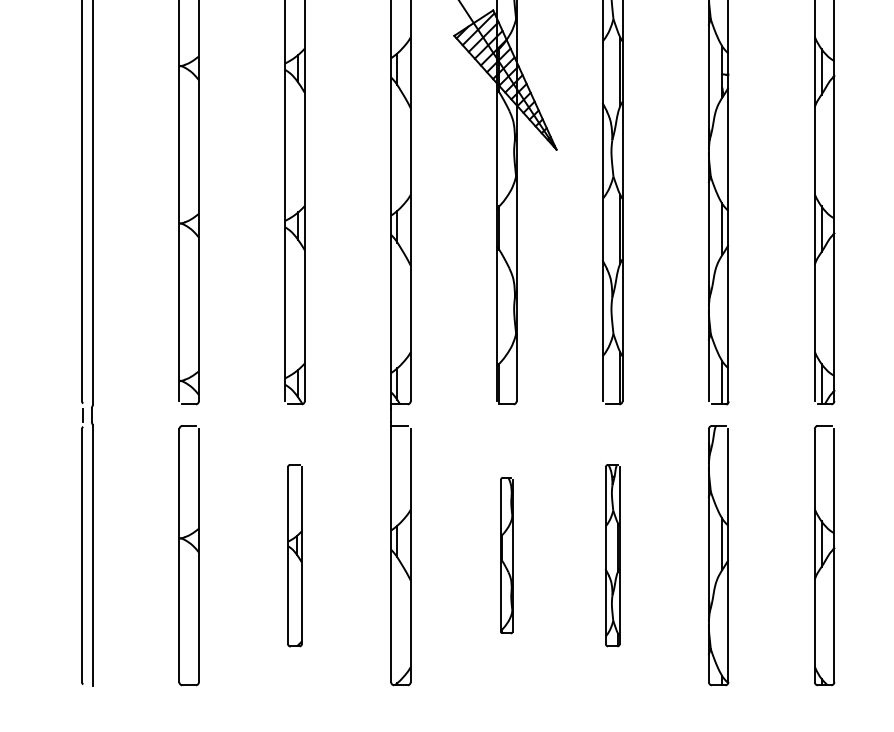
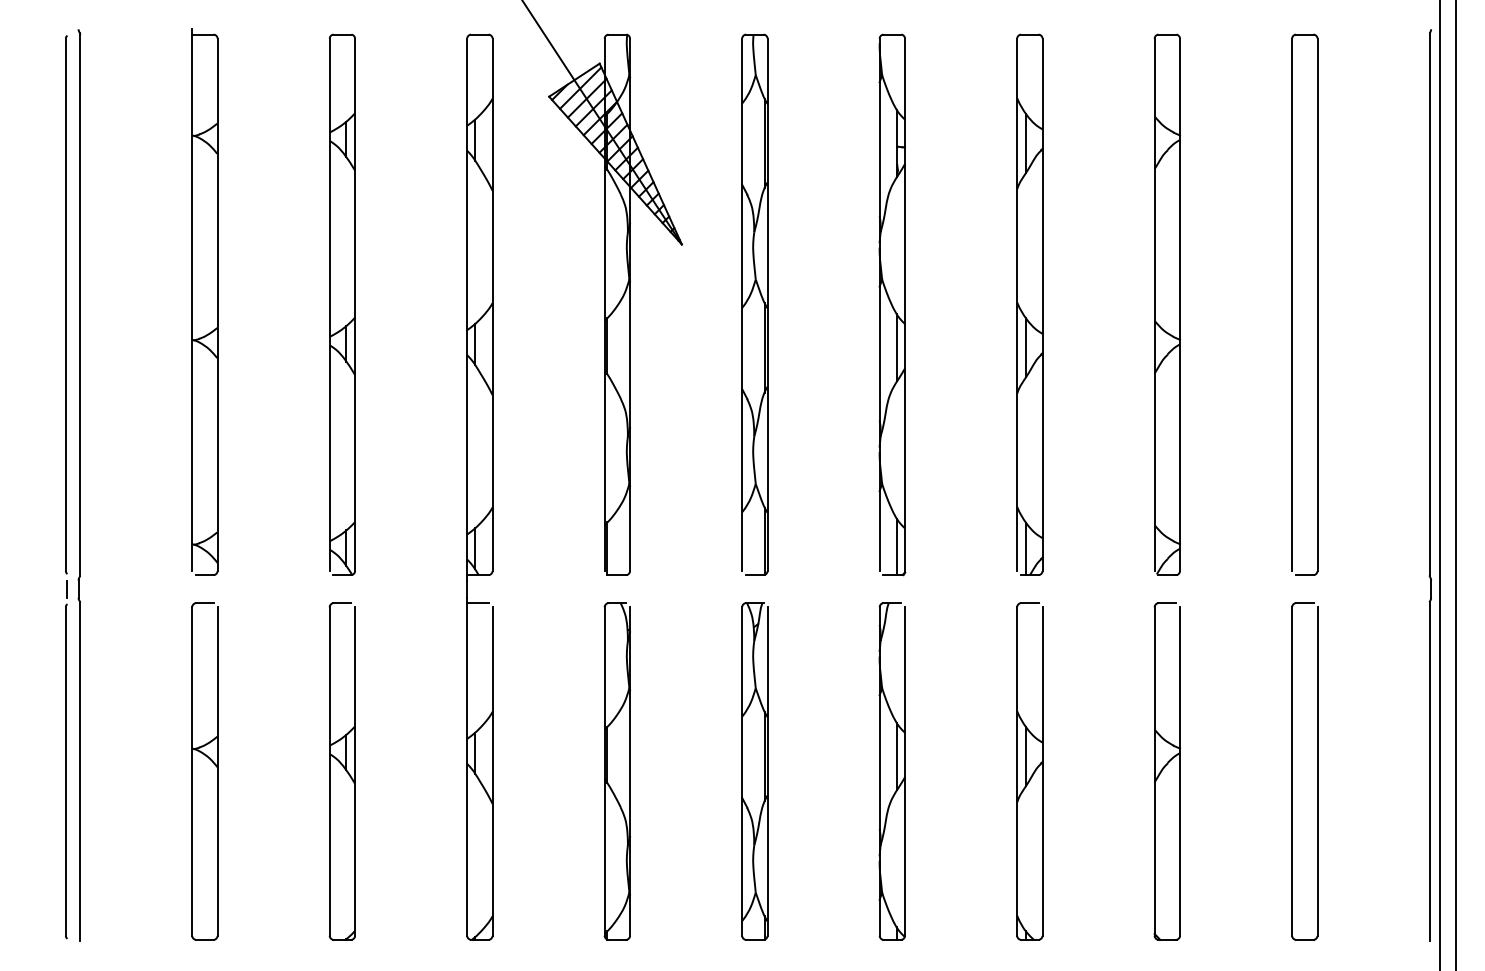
part: (294, 555) -> (341, 771), size x1.43
part: (506, 555) -> (617, 771), size x1.67
part: (612, 555) -> (754, 771), size x1.43

